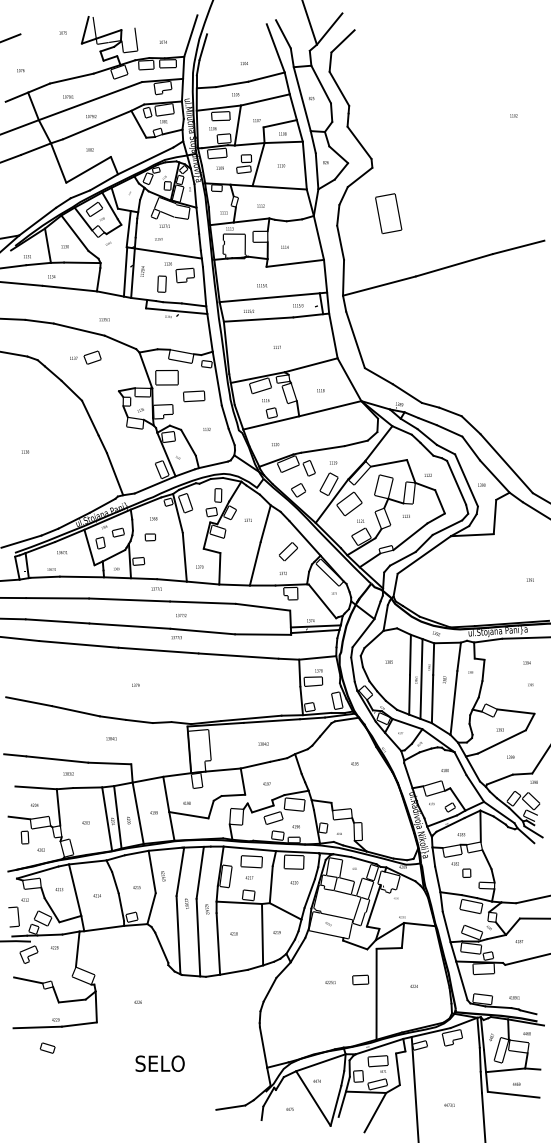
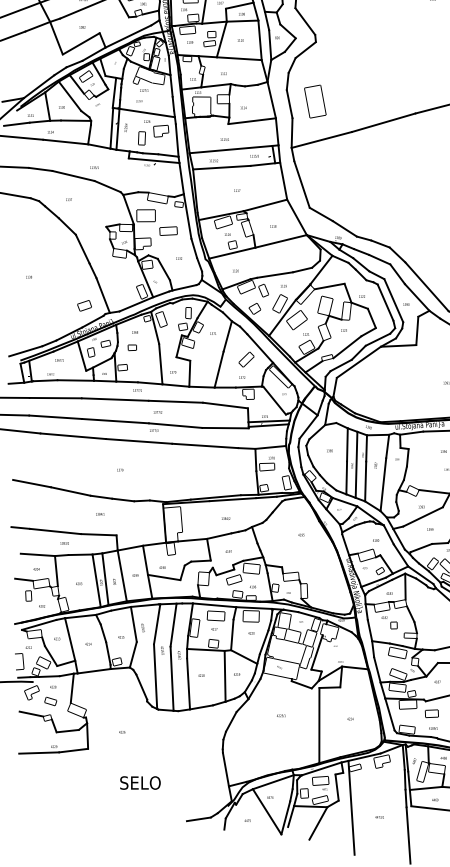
part: (388, 213) -> (315, 101), moved
part: (92, 357) -> (84, 305), moved
part: (360, 979) -> (431, 713), moved
part: (47, 1047) -> (50, 700), moved

